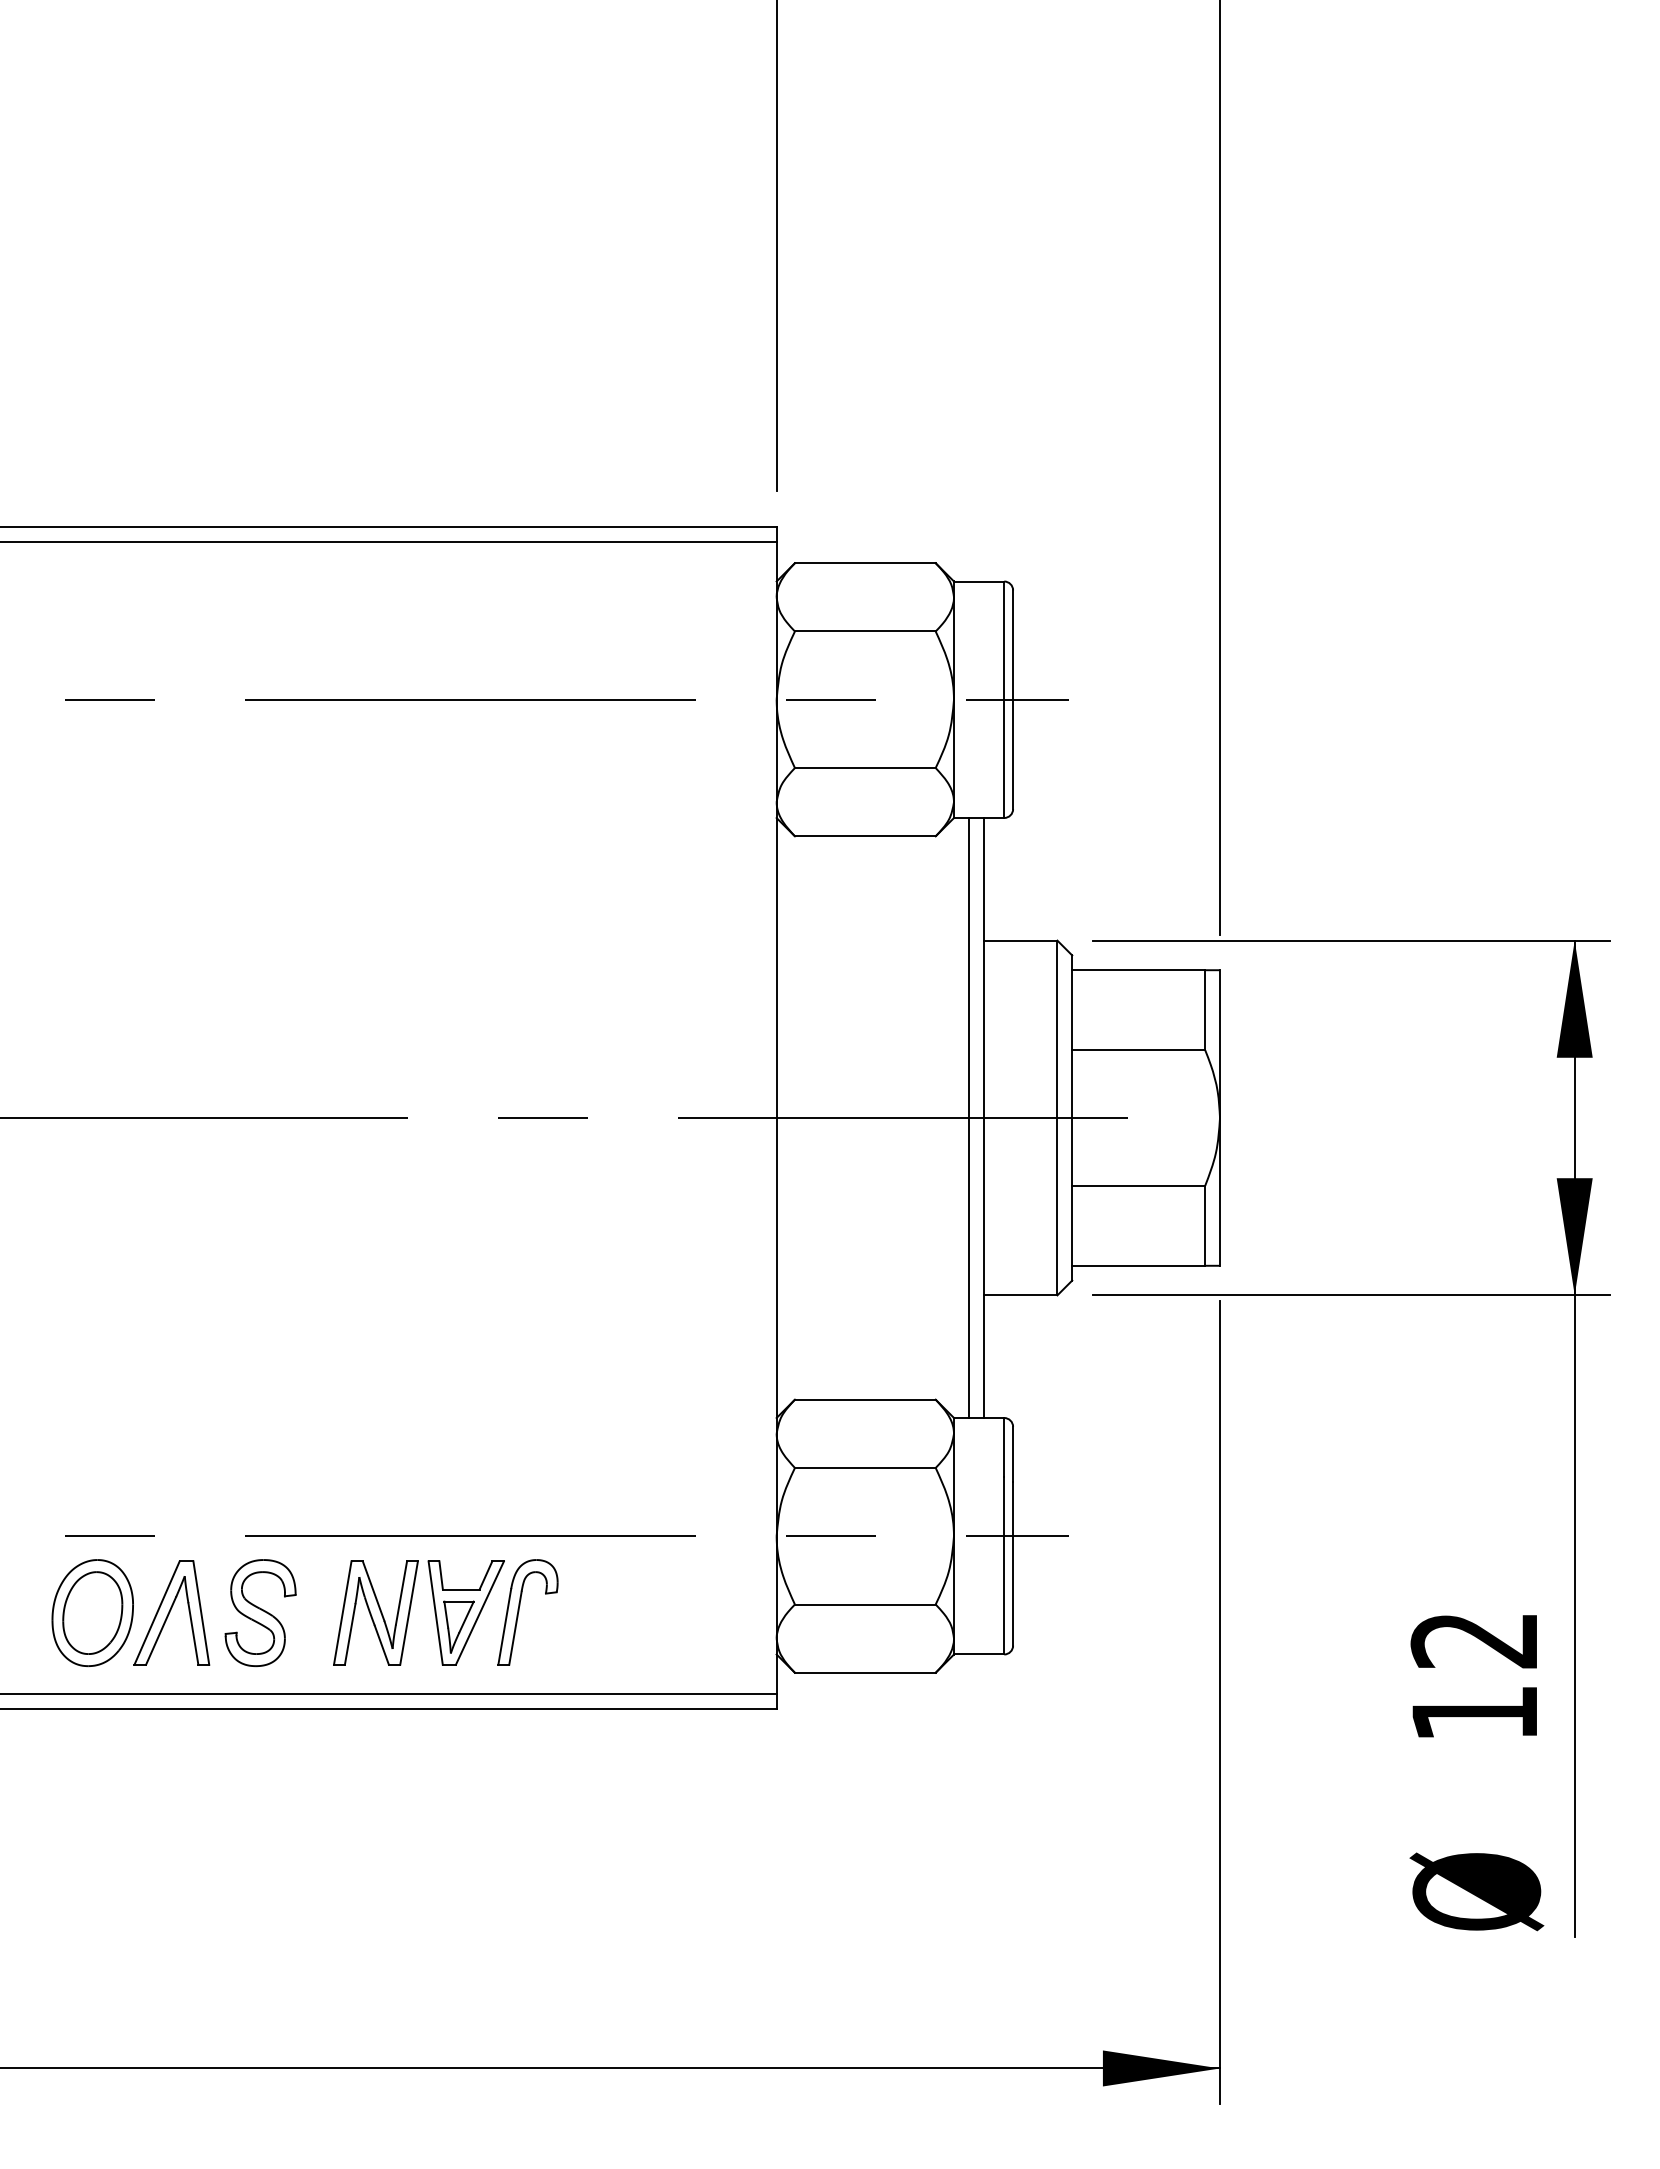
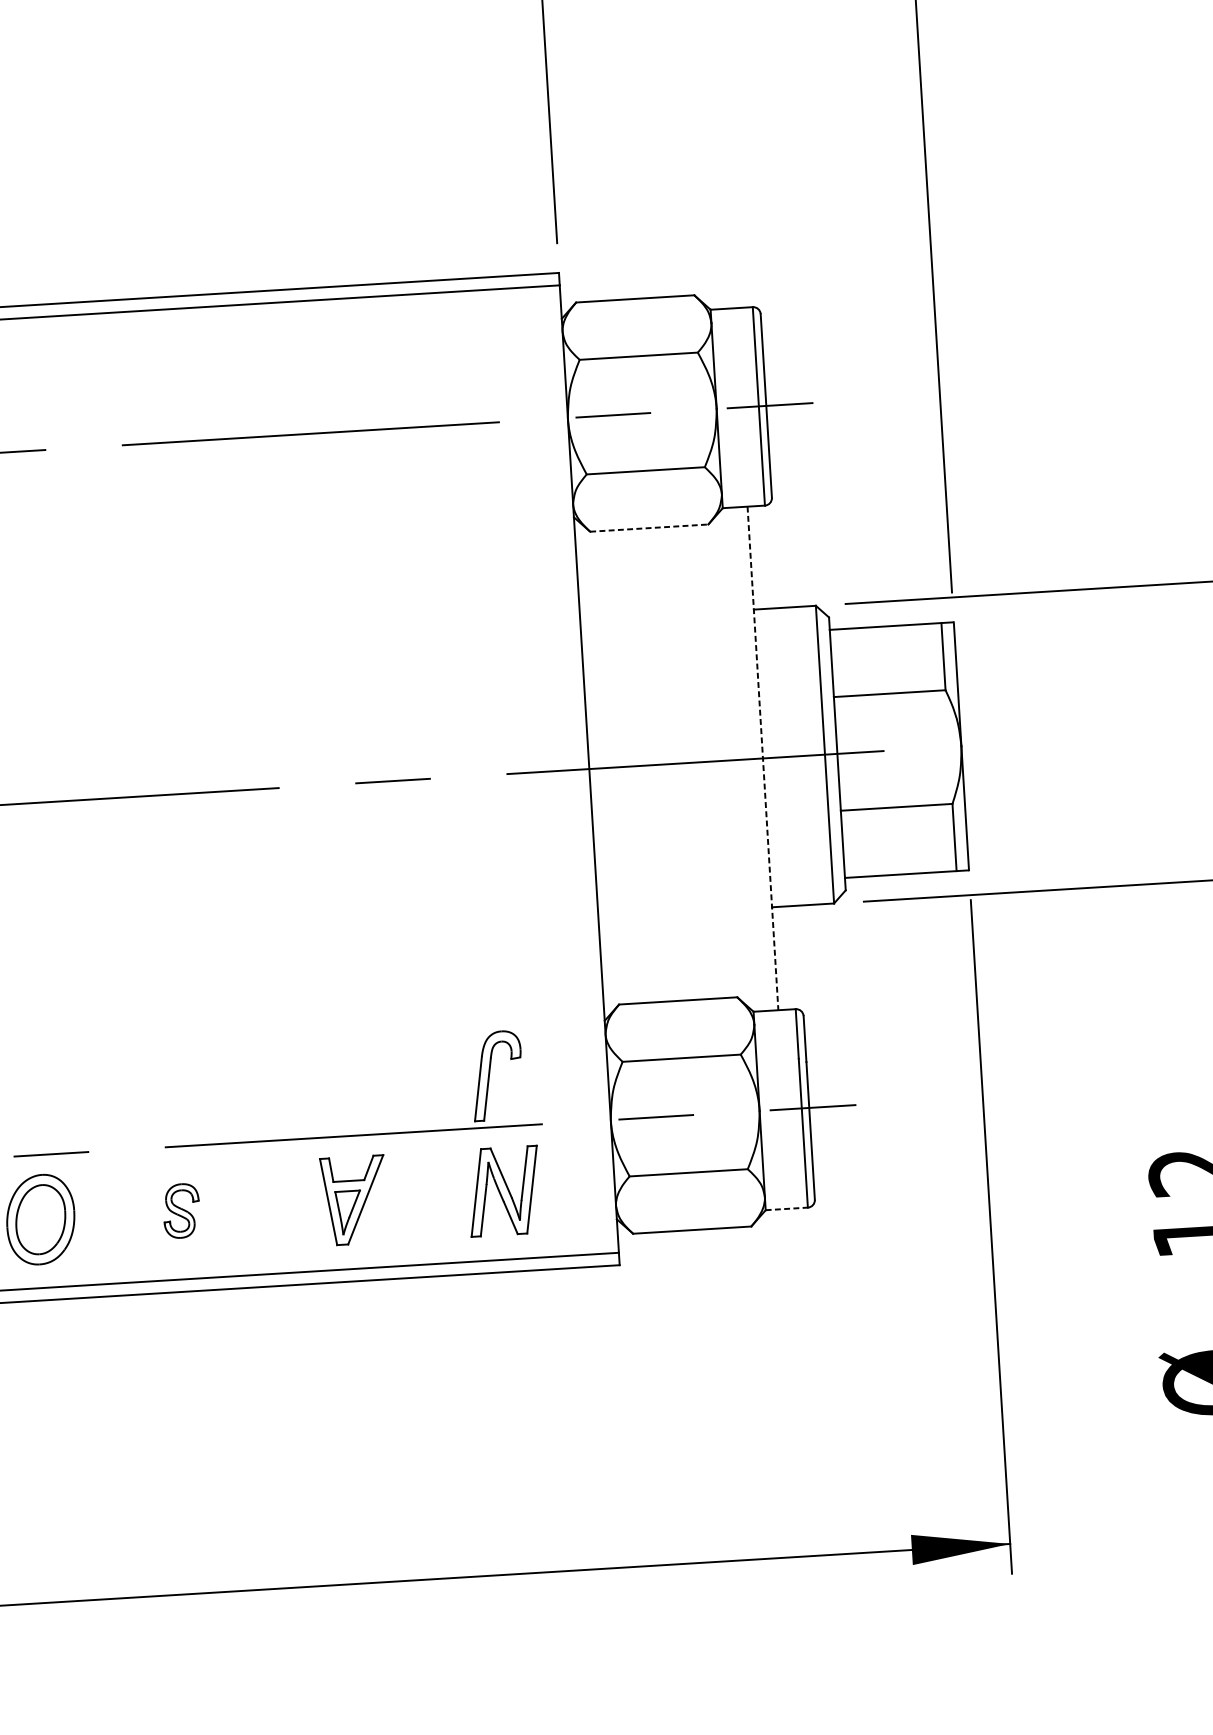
line: (865, 836) -> (649, 528), solid -> dashed
line: (968, 1117) -> (750, 758), removed
line: (983, 1118) -> (762, 758), solid -> dashed
part: (519, 1611) -> (490, 1075), moved
part: (171, 1612) -> (106, 1215), removed
part: (260, 1612) -> (181, 1210), size x0.6
part: (375, 1612) -> (503, 1190), moved
line: (979, 1654) -> (787, 1208), solid -> dashed

